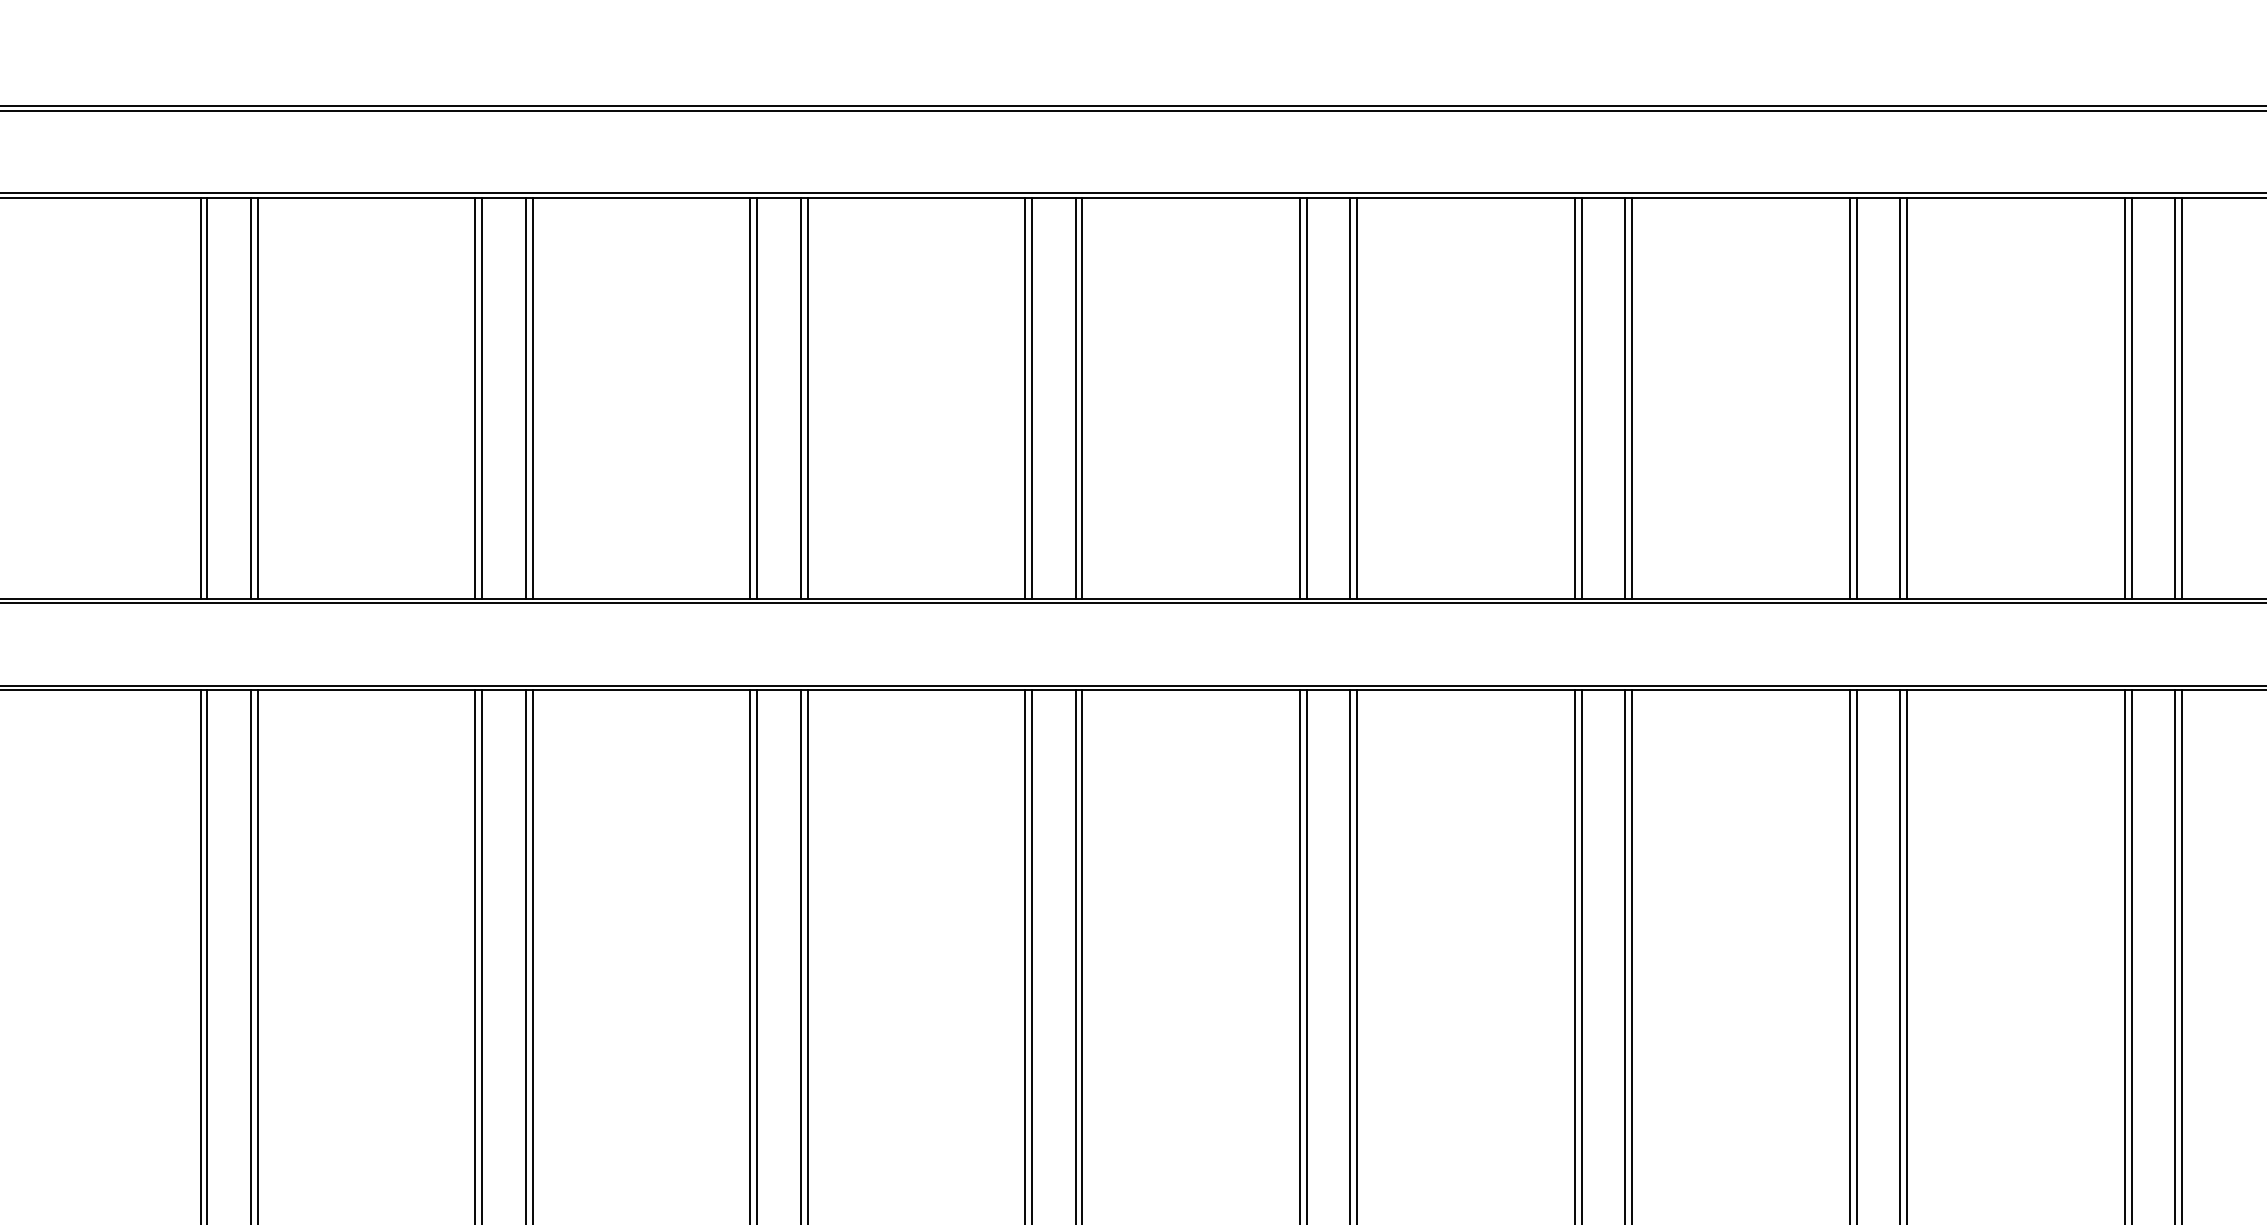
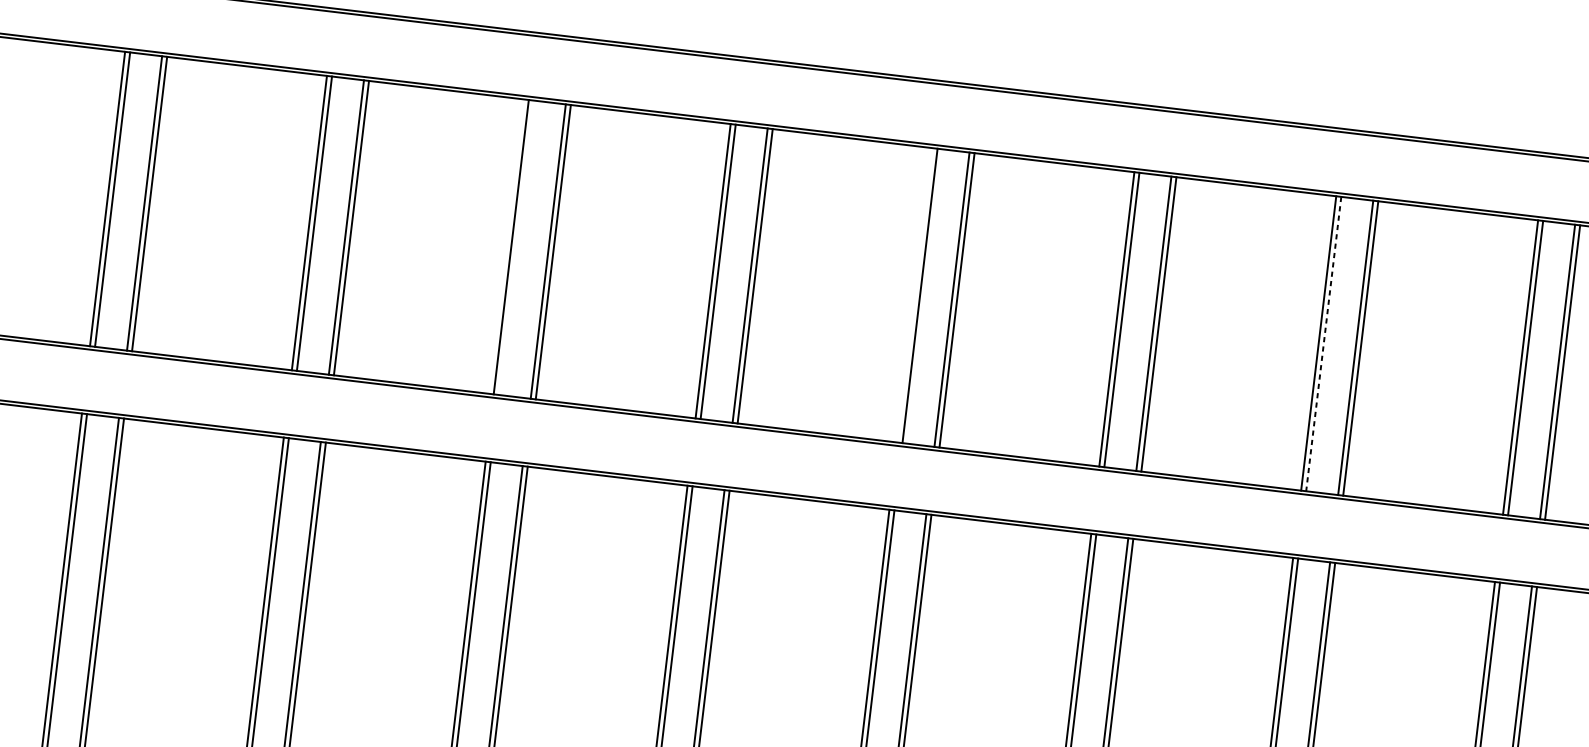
line: (757, 397) -> (516, 247), removed
line: (1300, 397) -> (915, 294), removed
line: (1856, 398) -> (1323, 344), solid -> dashed

